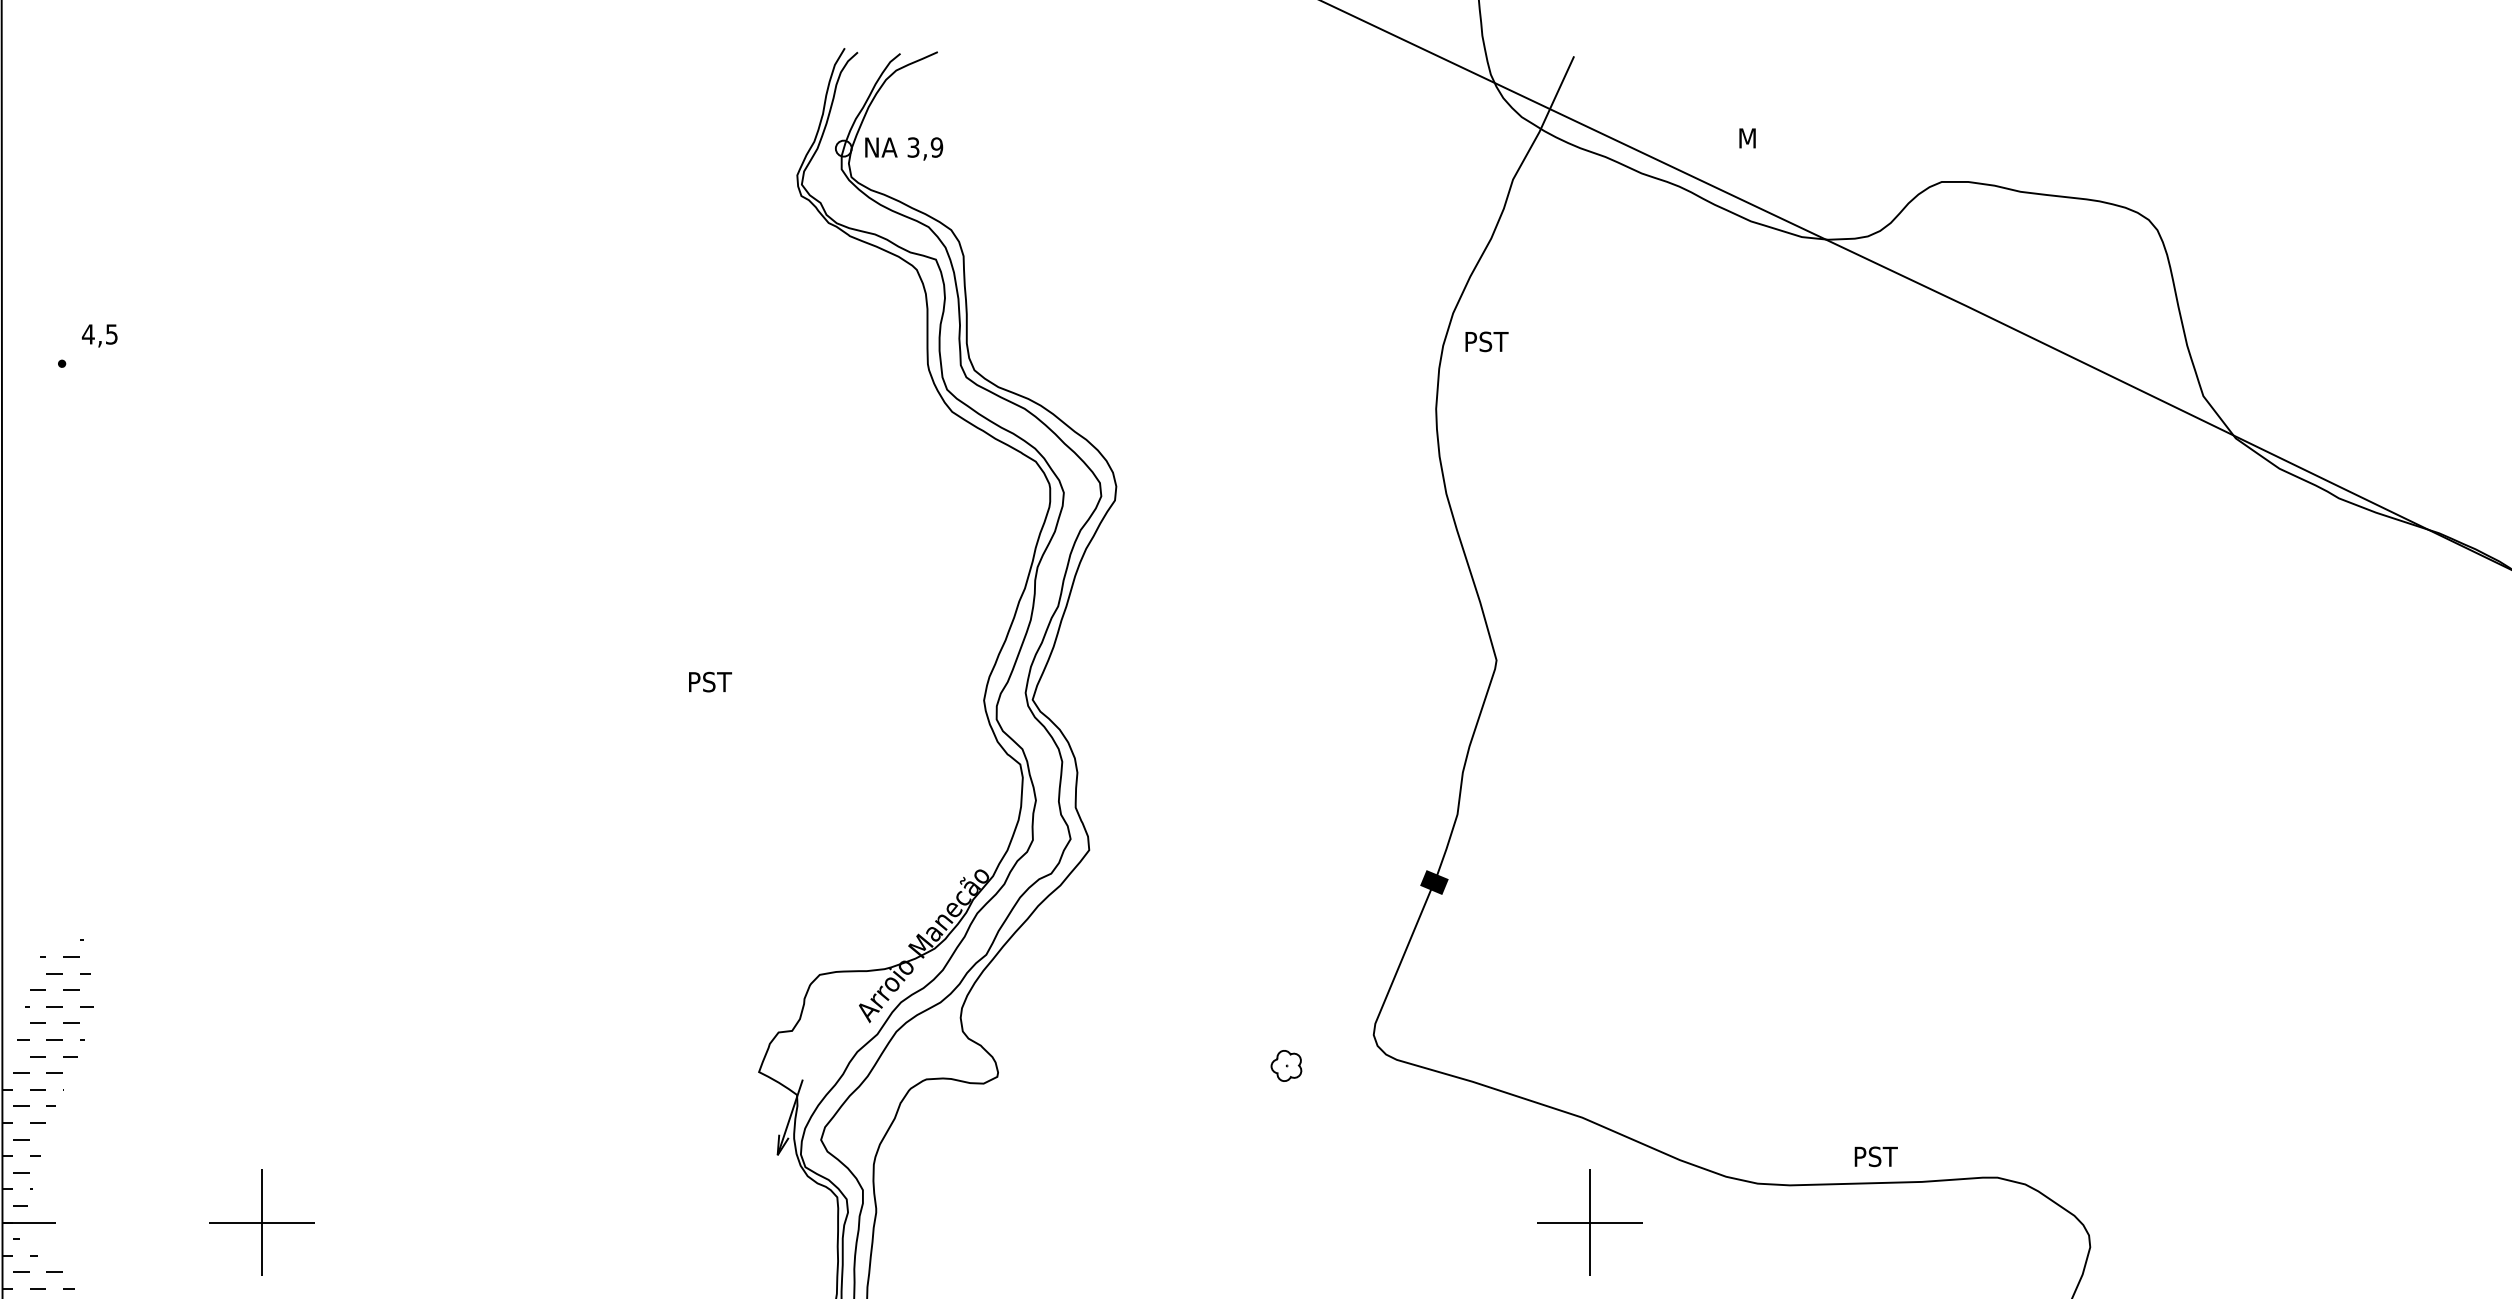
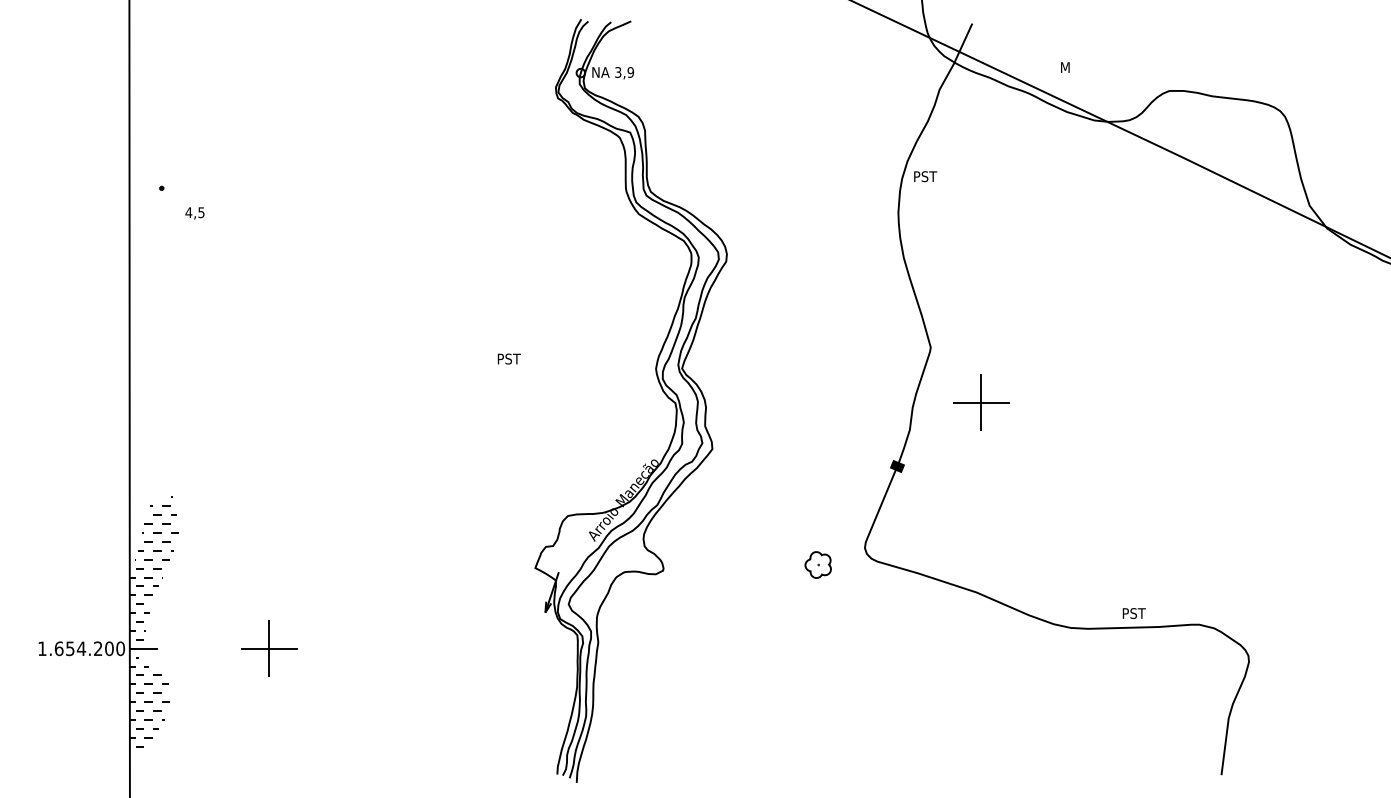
text: (98, 335) -> (194, 213), moved
part: (1285, 1065) -> (817, 564), size x1.6
part: (1591, 1222) -> (981, 402), moved

